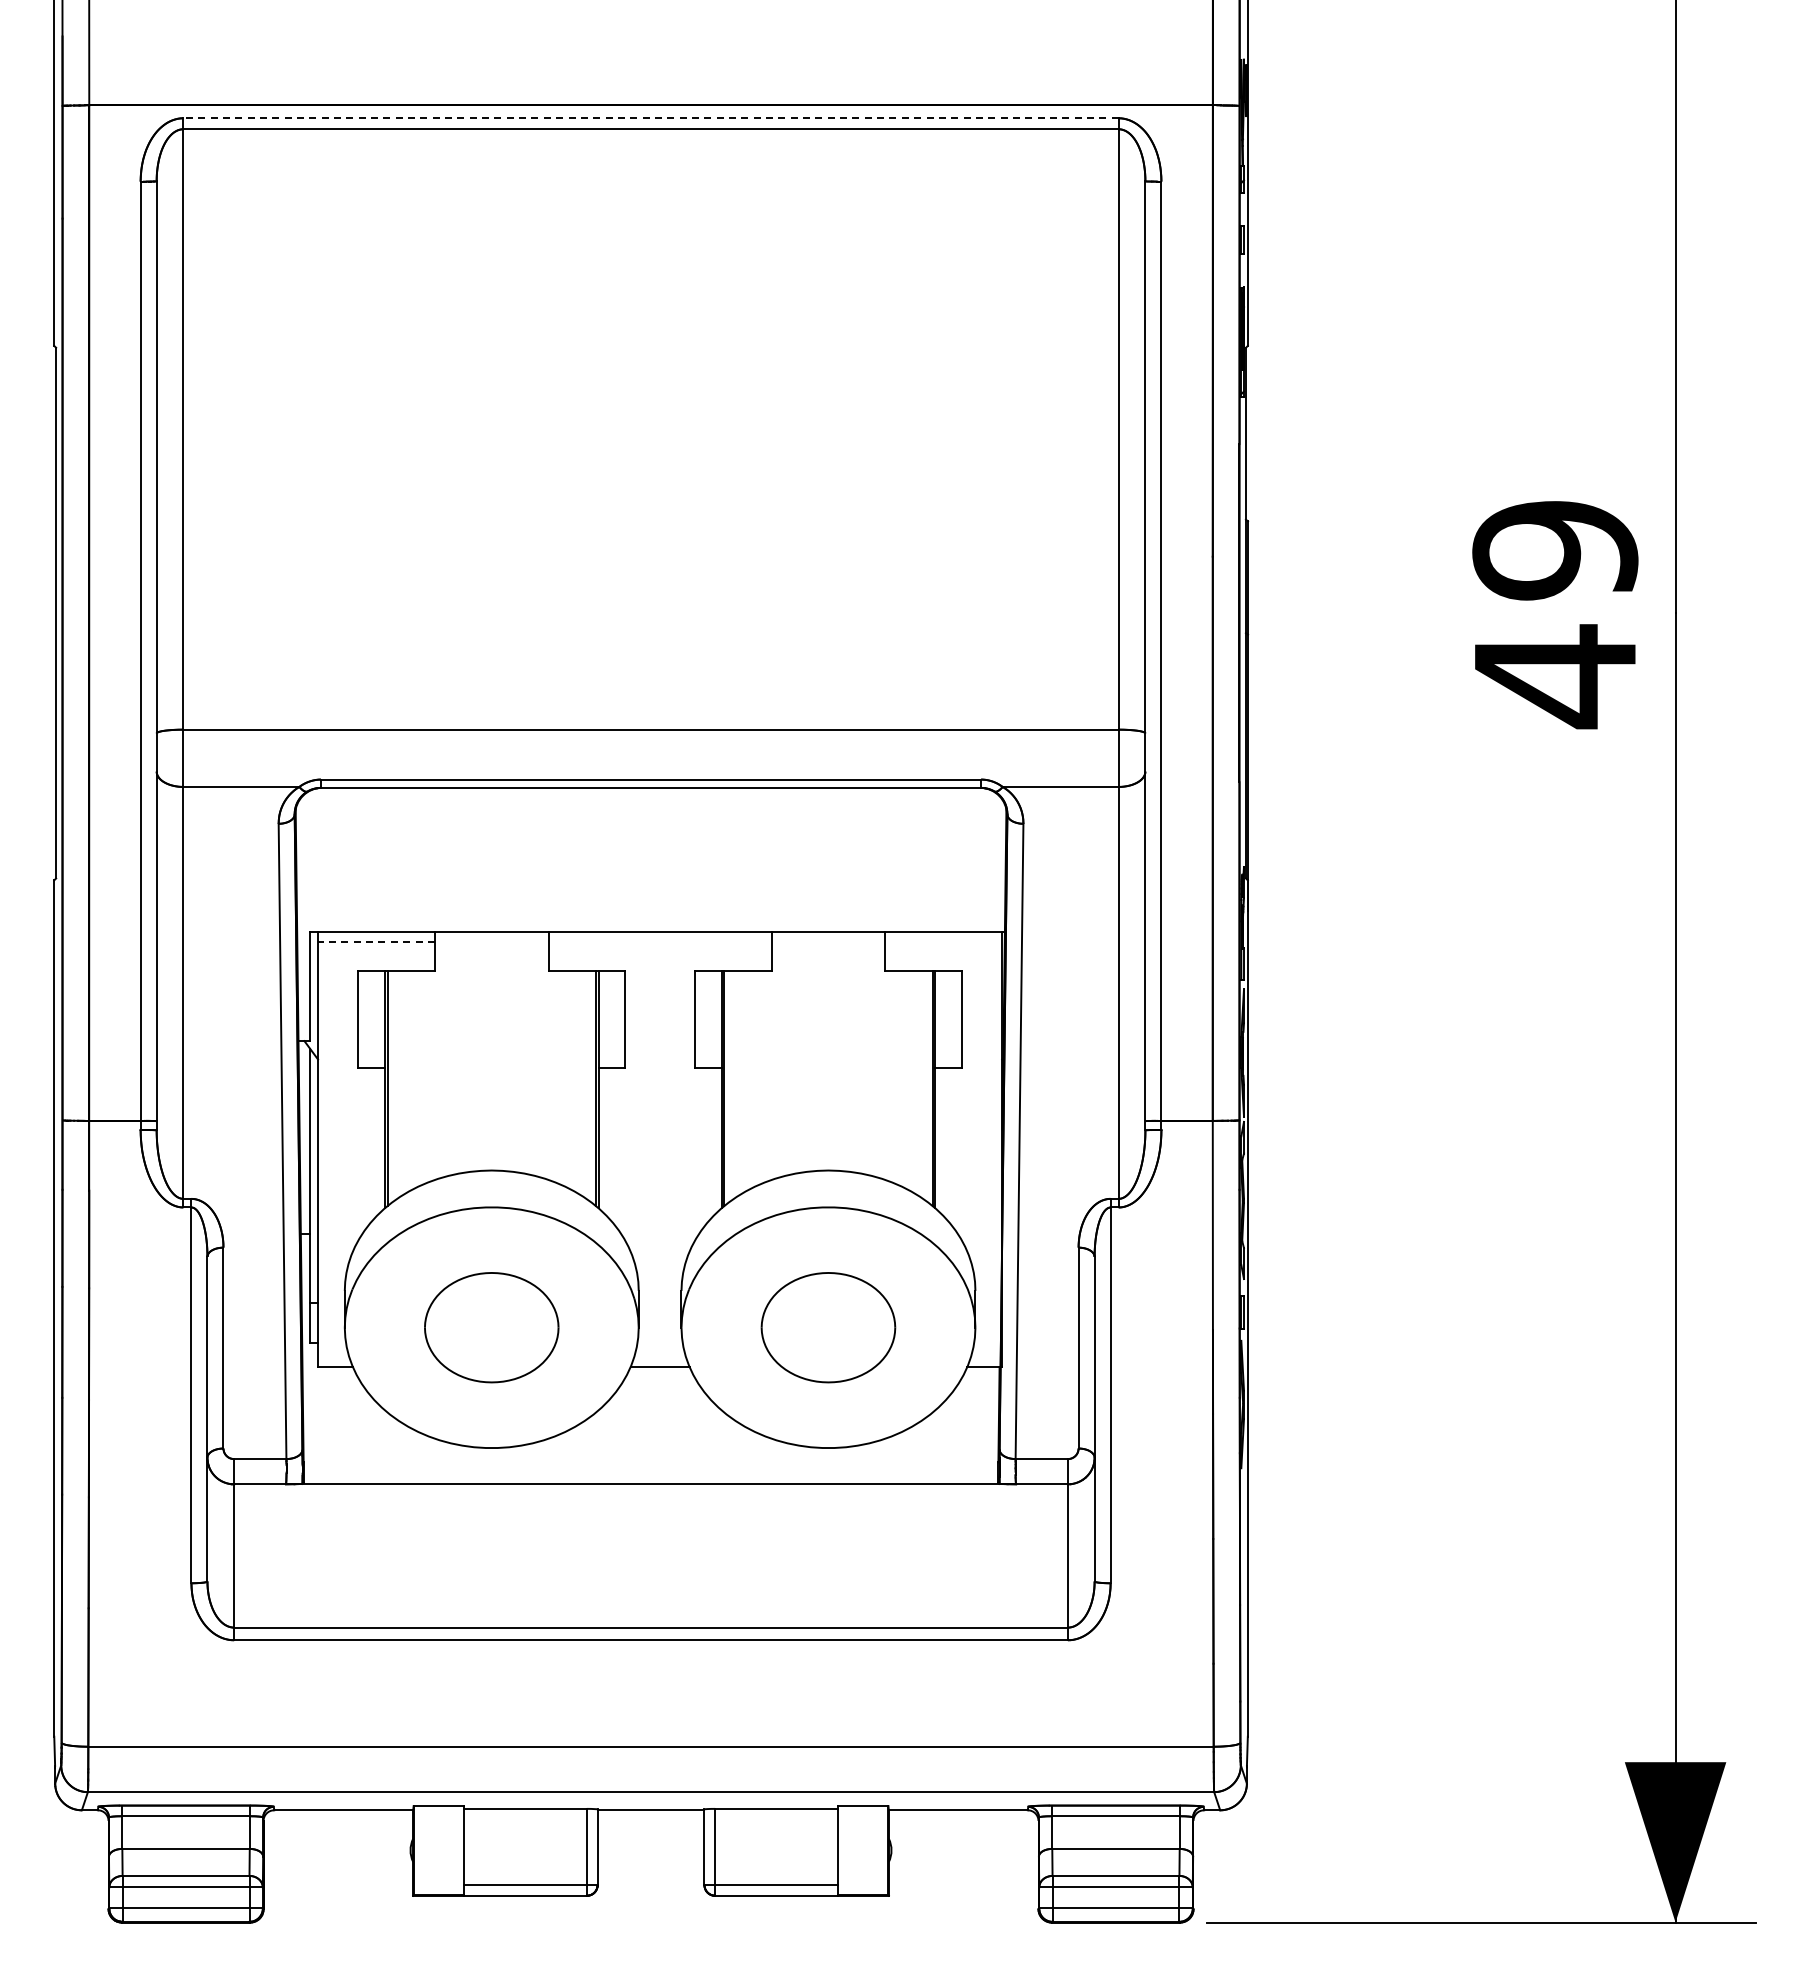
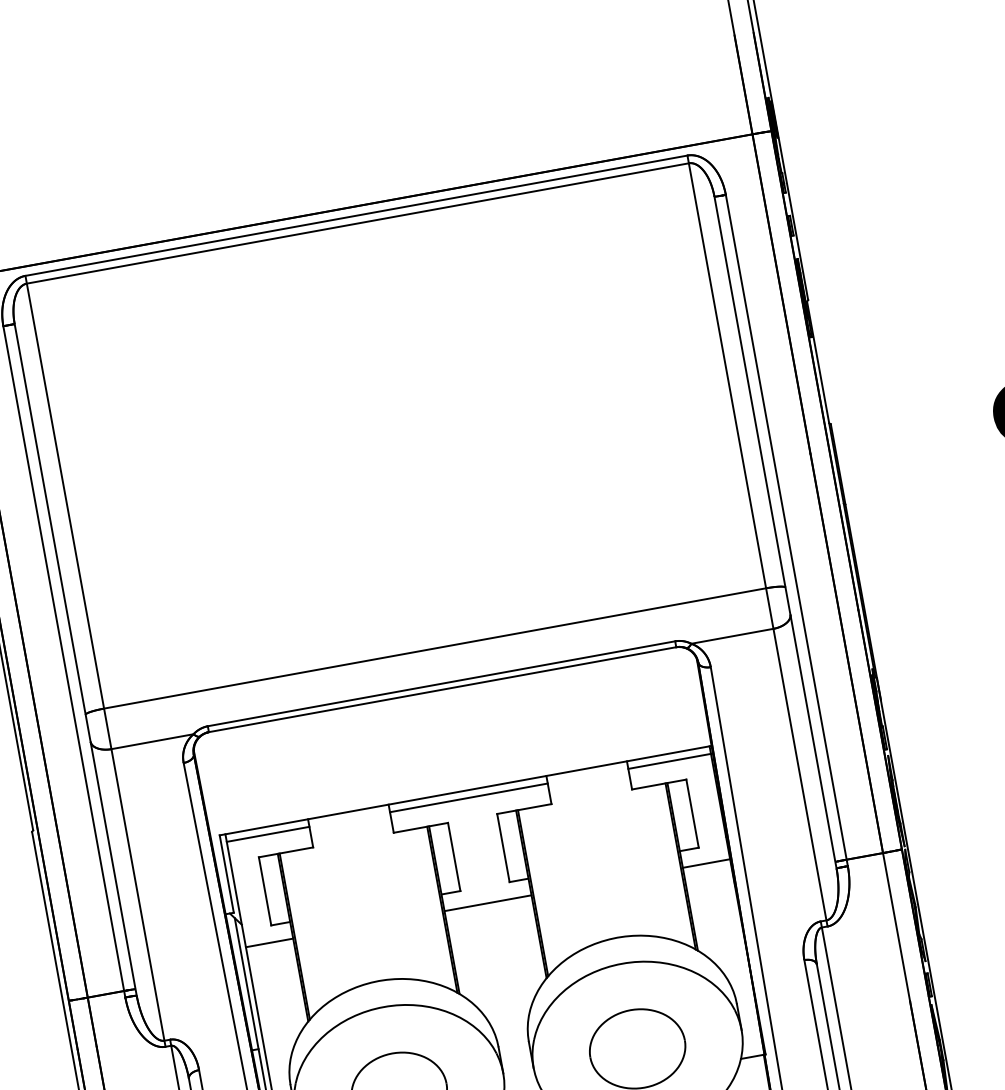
line: (651, 118) -> (356, 215), dashed -> solid
line: (375, 942) -> (267, 834), dashed -> solid
line: (659, 942) -> (468, 798), added
line: (943, 942) -> (669, 761), added
line: (351, 1091) -> (269, 943), added
line: (659, 1091) -> (487, 903), added
line: (968, 1091) -> (706, 863), added

